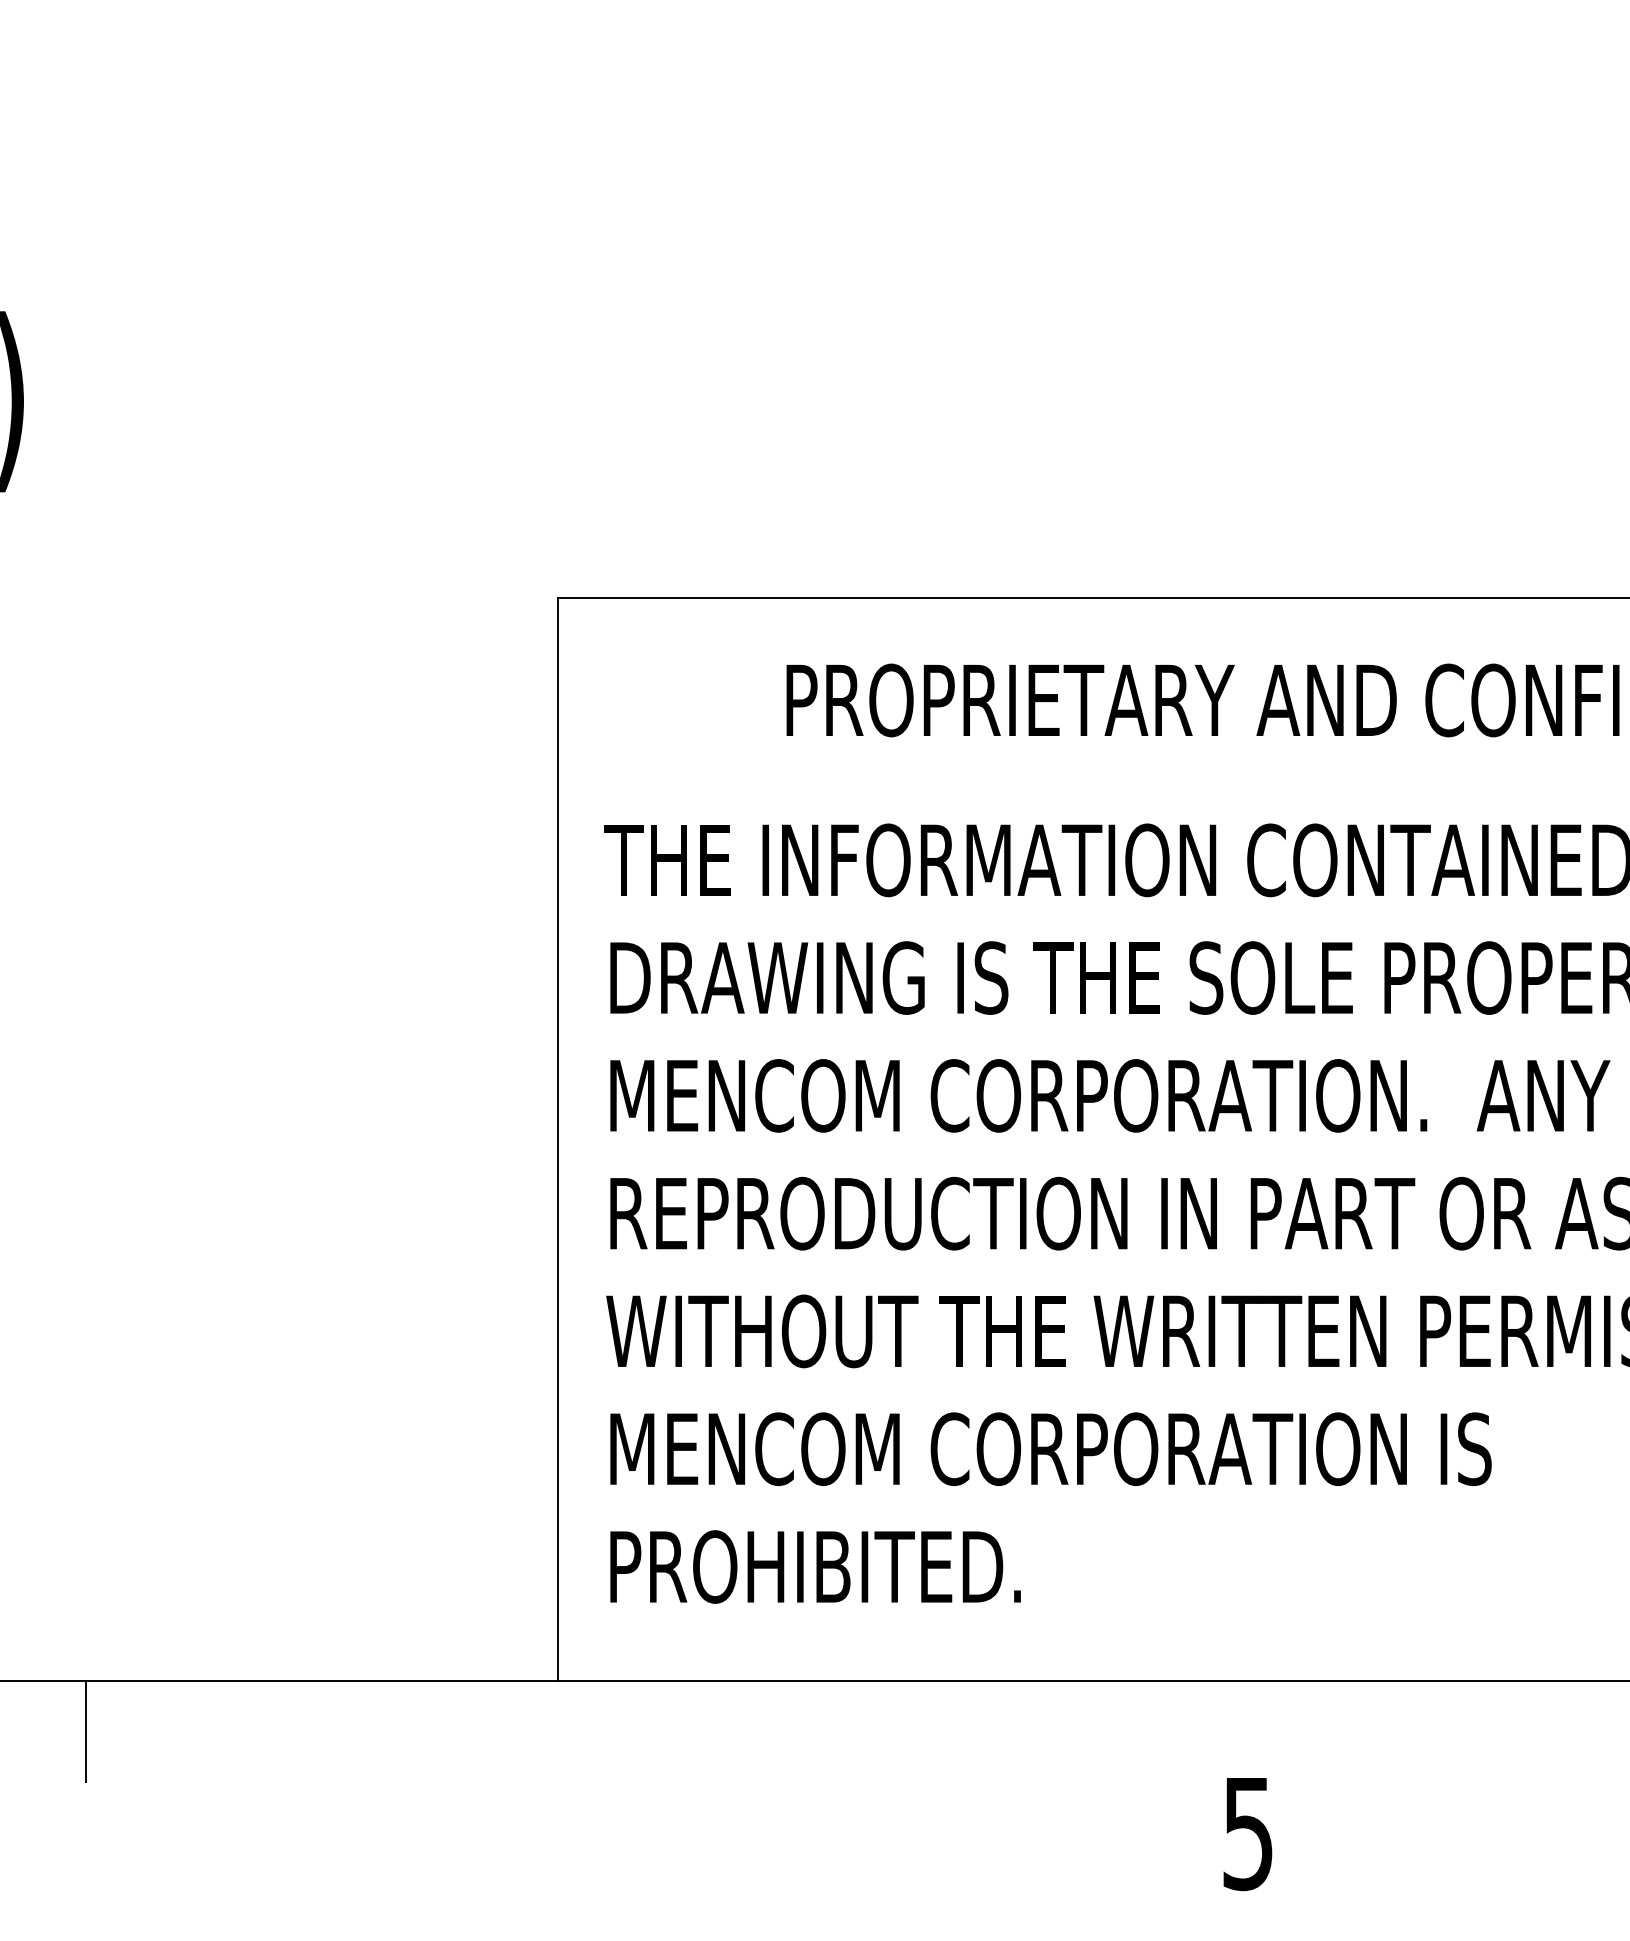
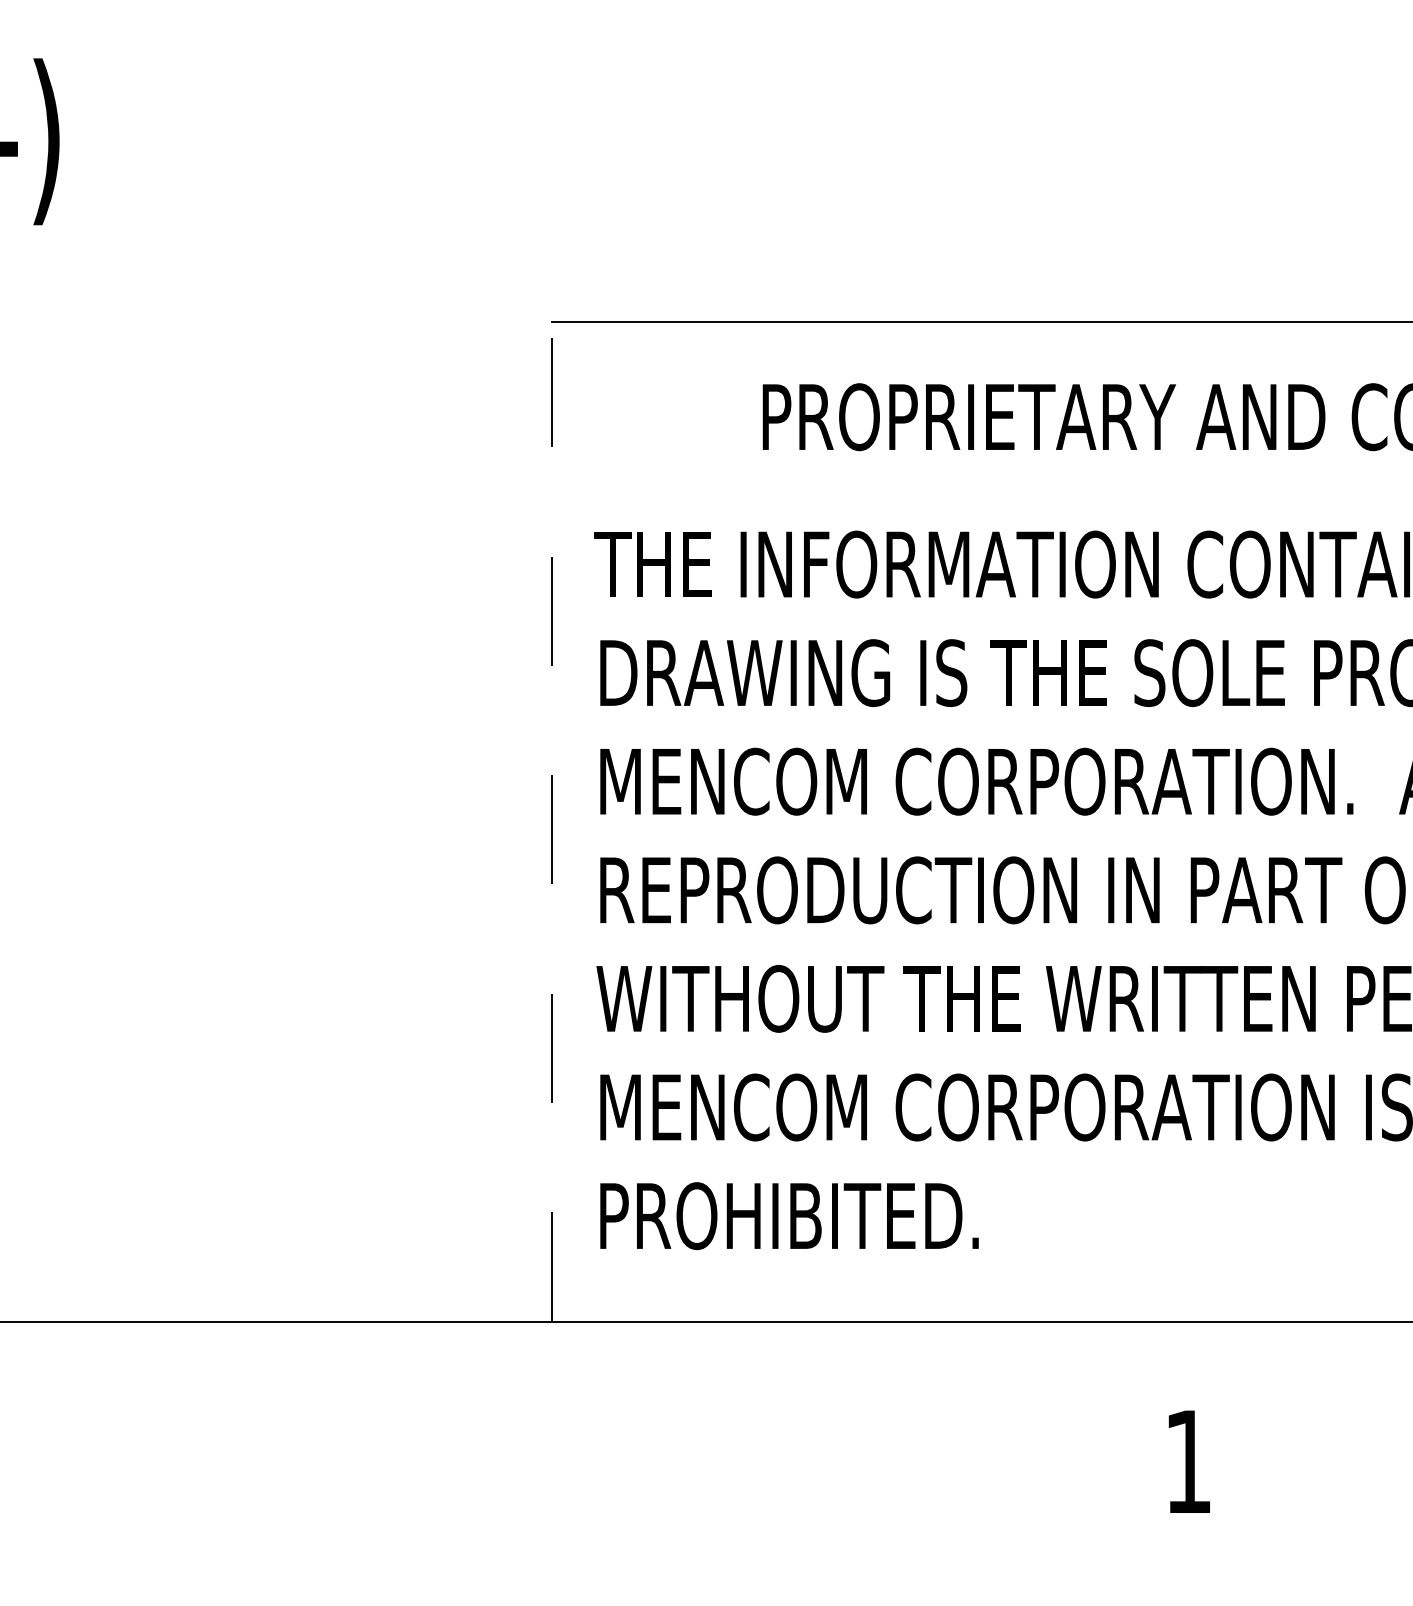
line: (557, 1139) -> (551, 821), solid -> dashed
line: (86, 1731) -> (117, 1367), removed
text: (1247, 1834) -> (1187, 1462), 5 -> 1

